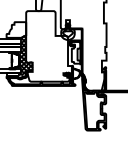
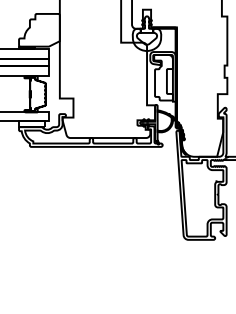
hatch: (23, 55) -> (54, 83), removed

